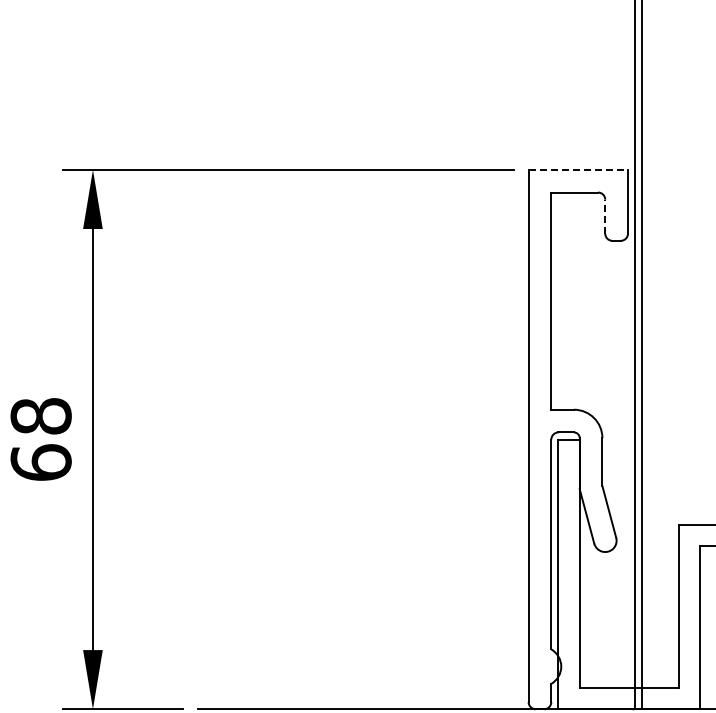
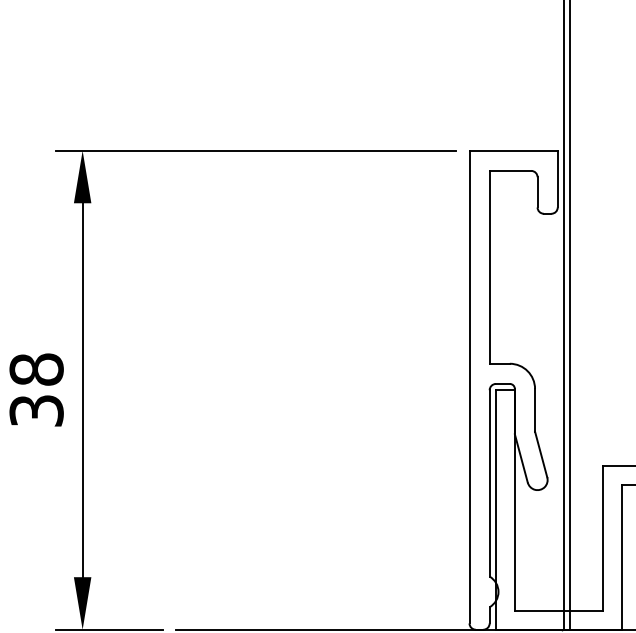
line: (578, 169) -> (513, 150), dashed -> solid
line: (605, 216) -> (537, 192), dashed -> solid
text: (40, 462) -> (36, 410), 68 -> 38

